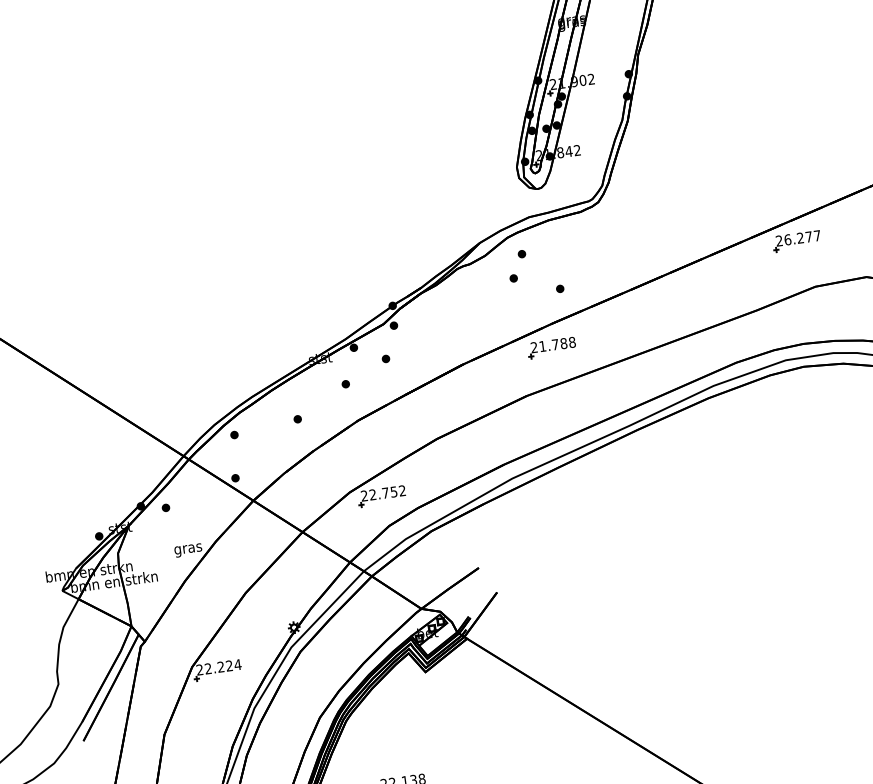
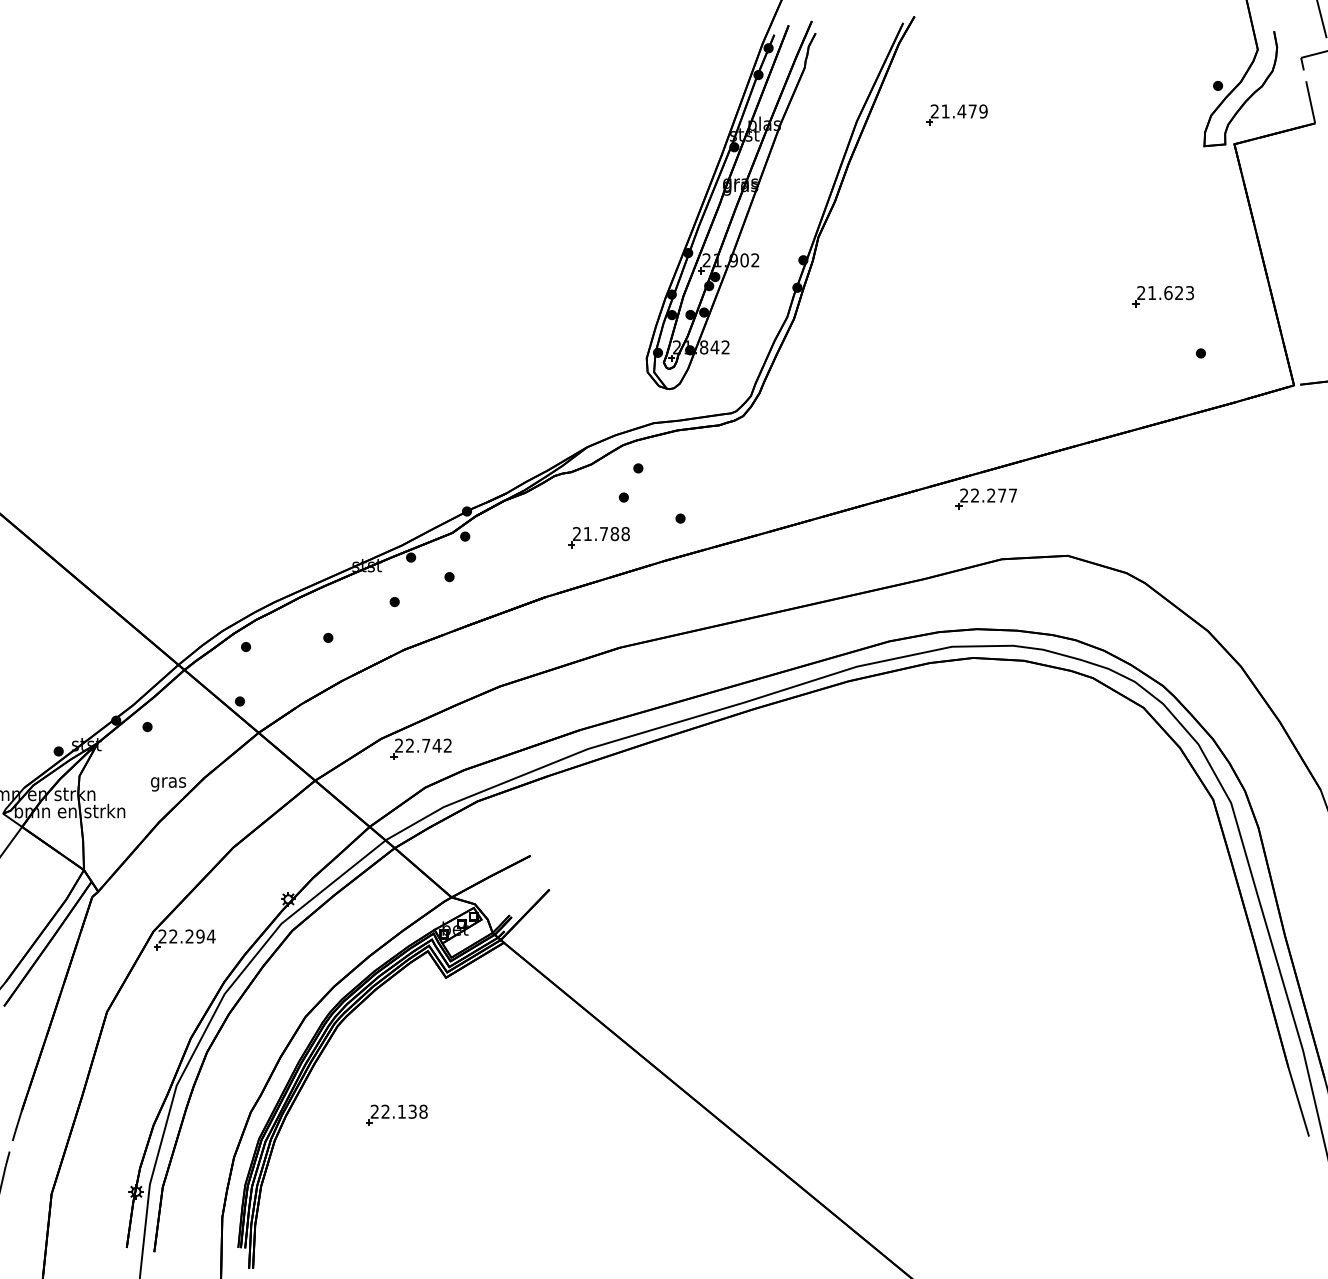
text: (788, 239) -> (975, 495), 26.277 -> 22.277
part: (551, 348) -> (598, 537), moved
text: (393, 491) -> (436, 745), 22.752 -> 22.742
text: (229, 665) -> (200, 936), 22.224 -> 22.294

